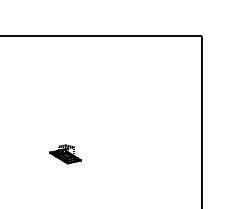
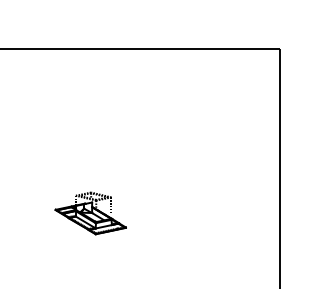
part: (65, 154) -> (90, 213), size x1.67

